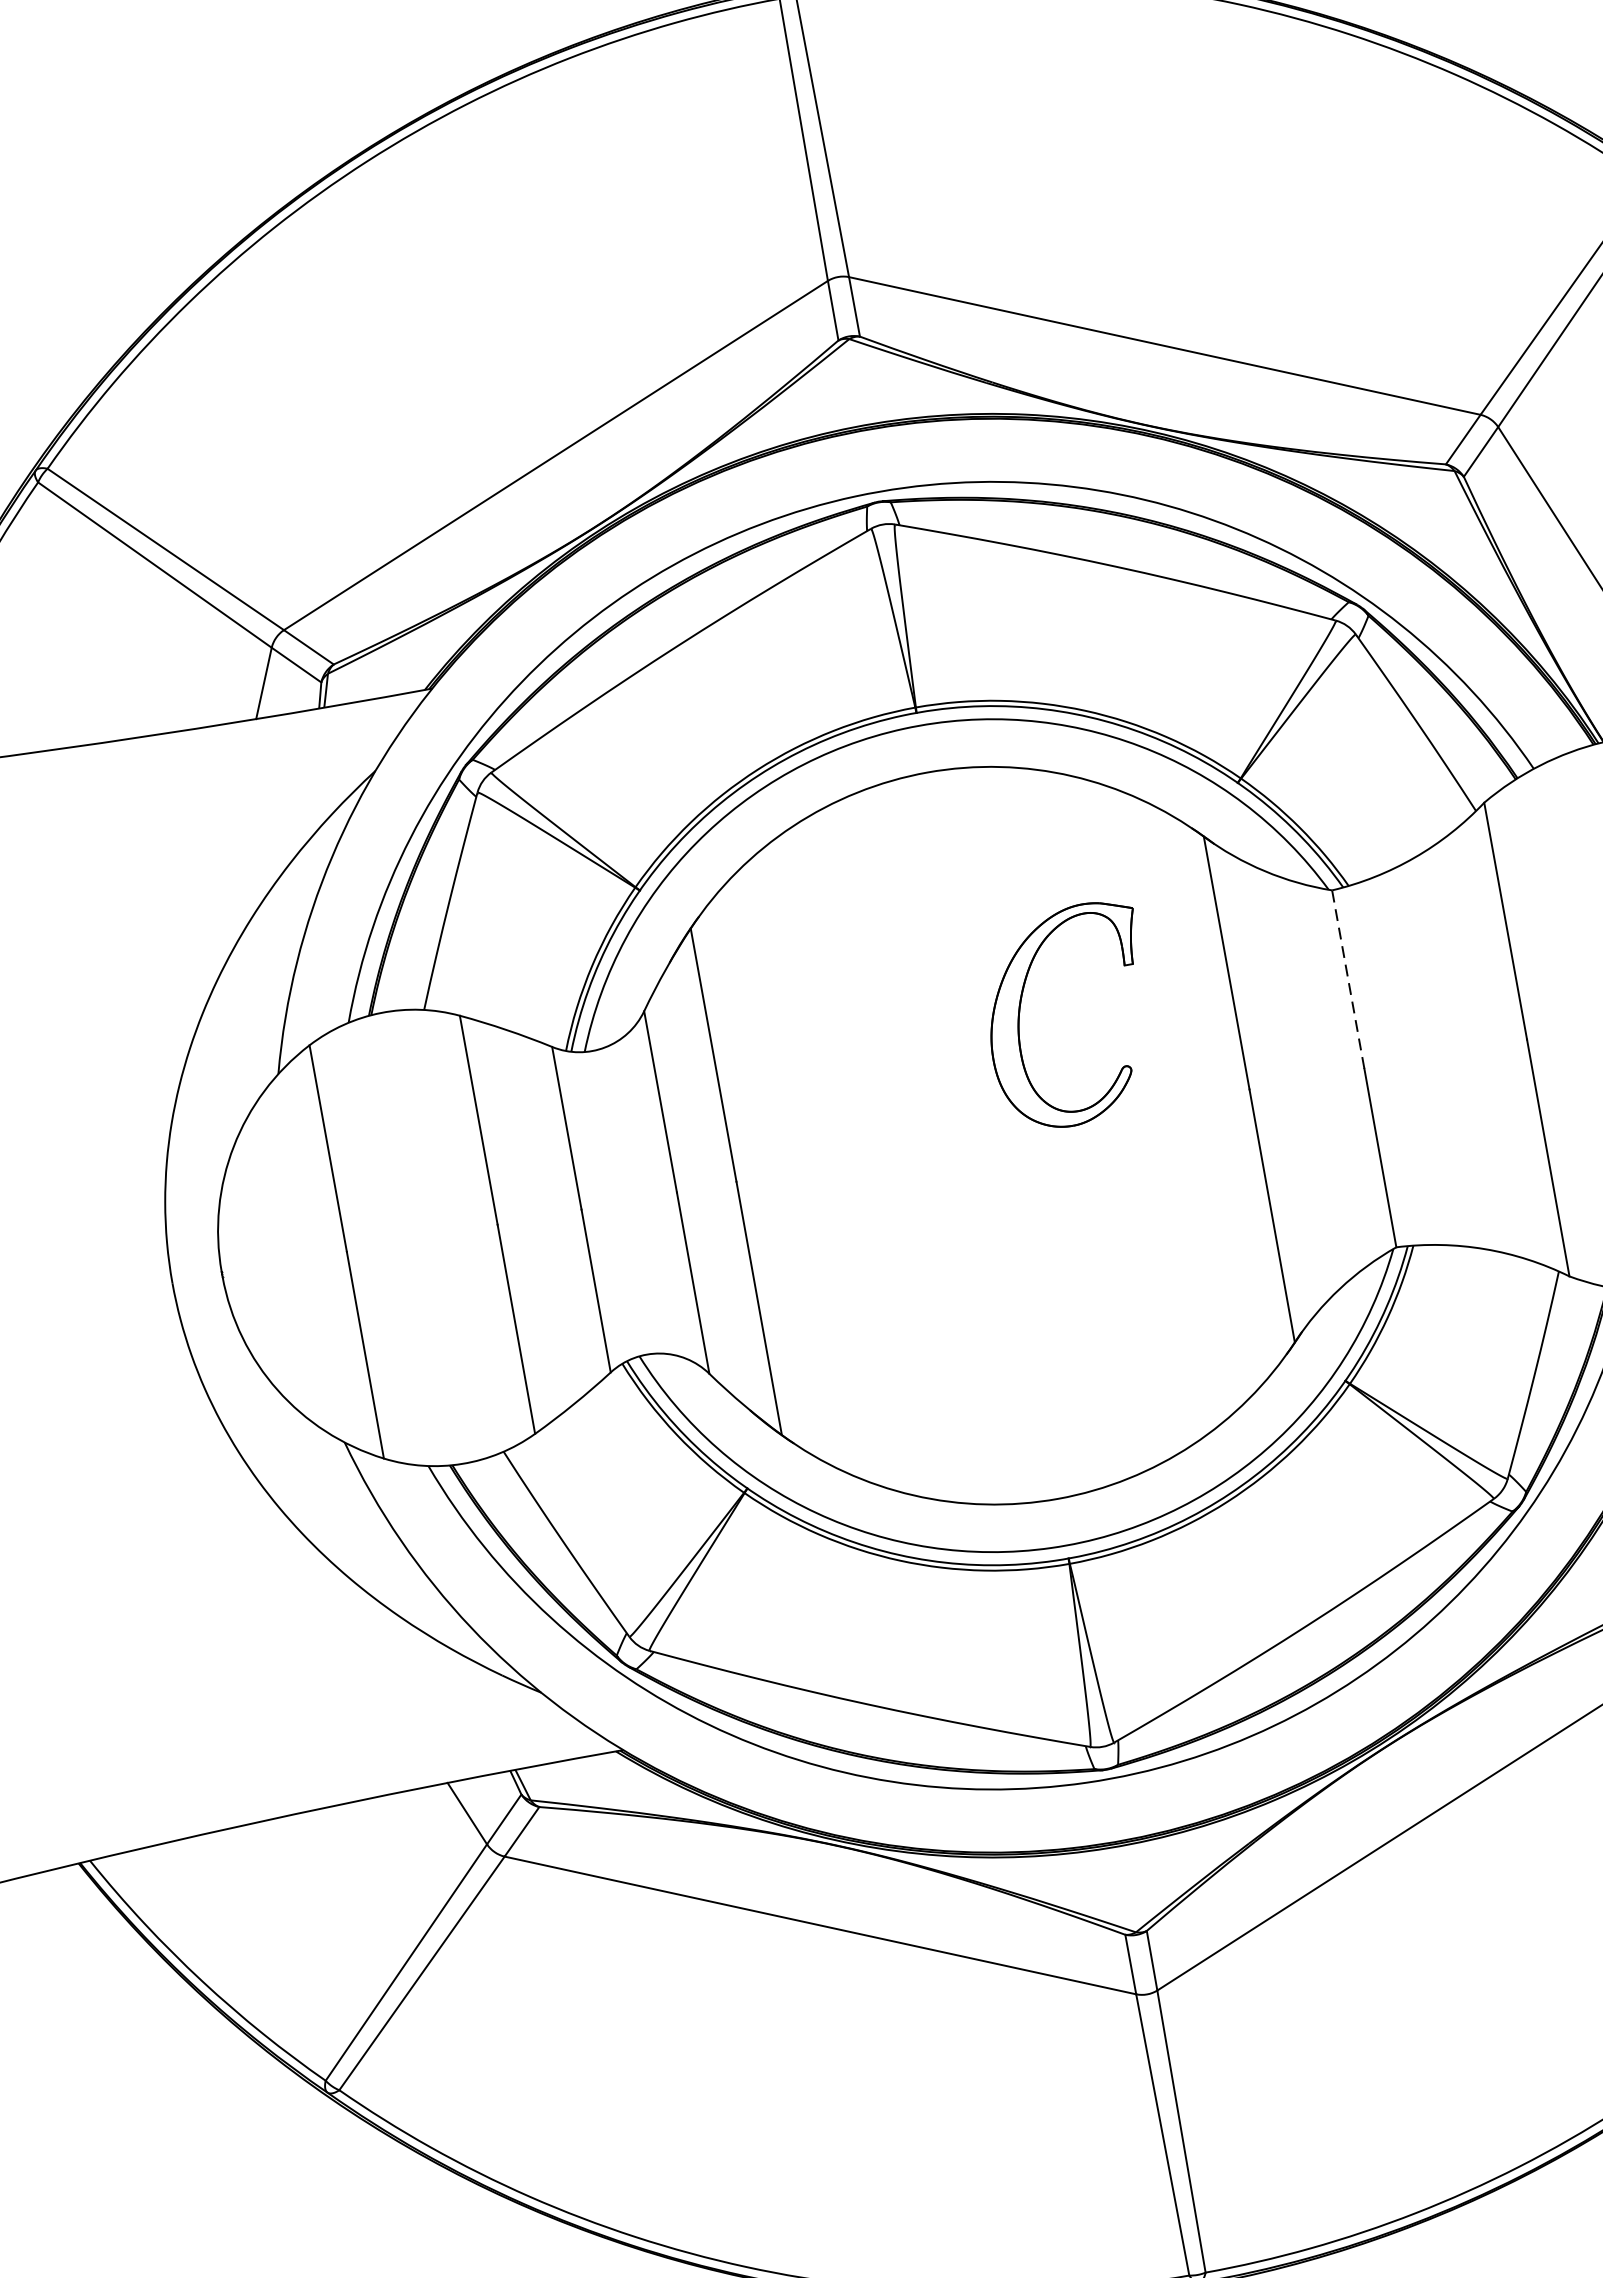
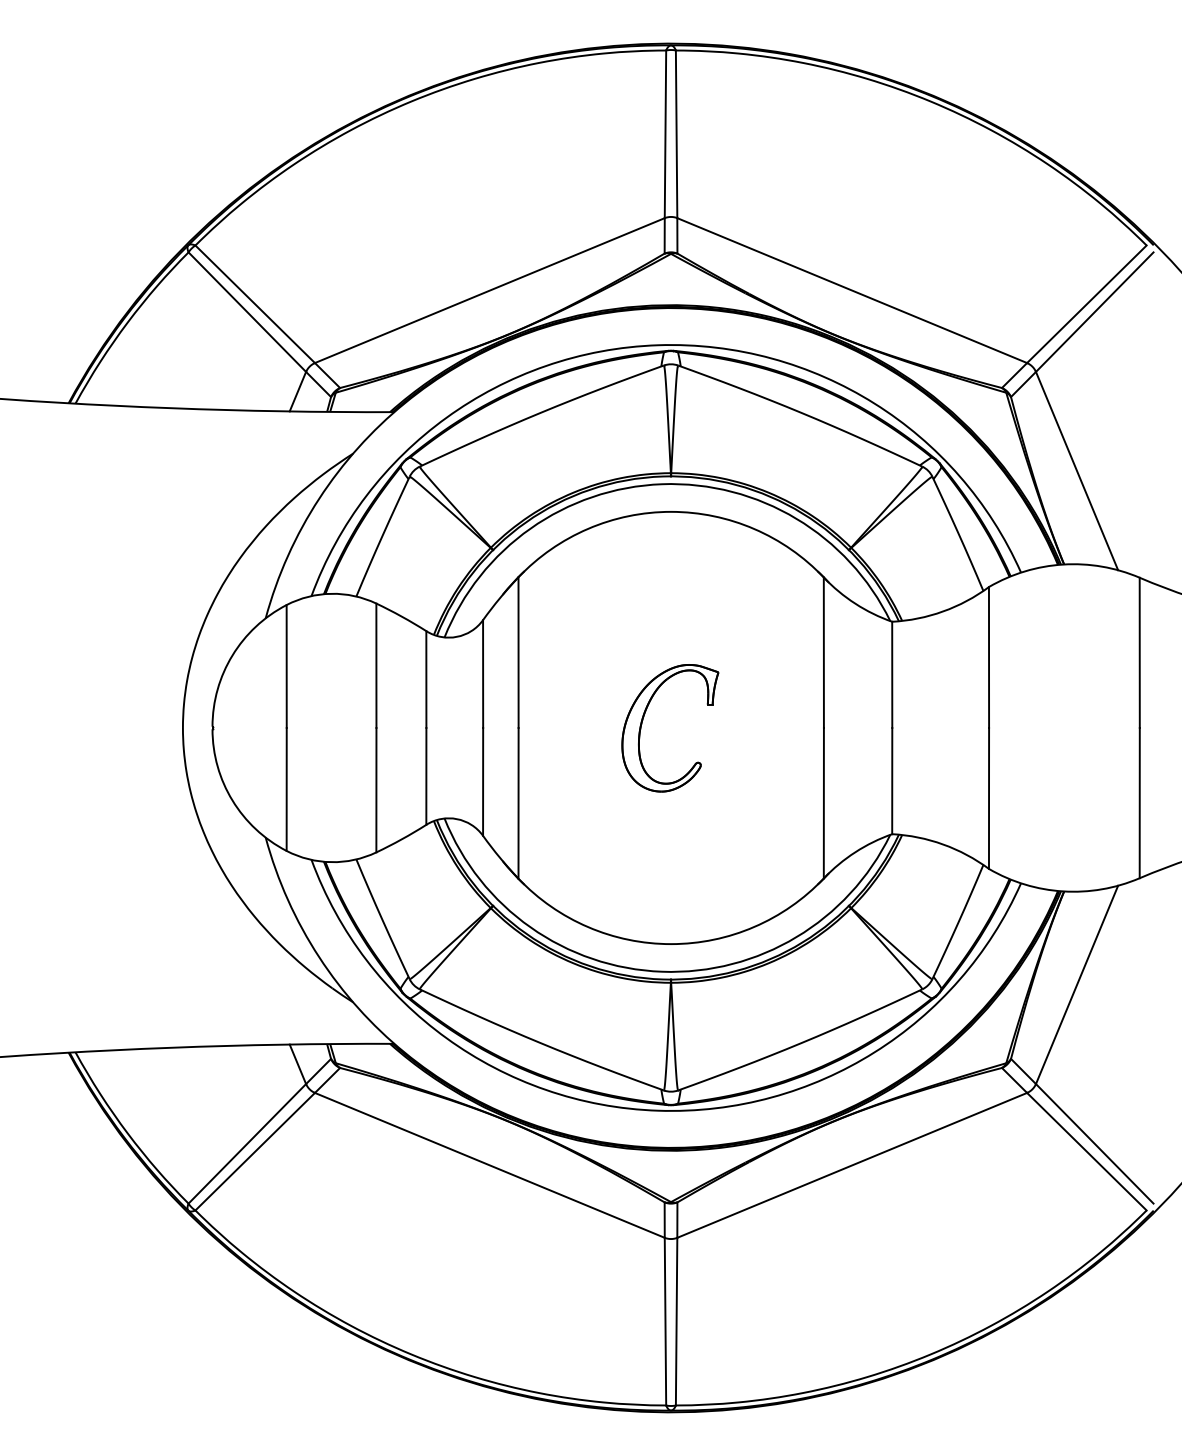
line: (1348, 978) -> (892, 674), dashed -> solid
part: (1021, 1011) -> (643, 720), moved

